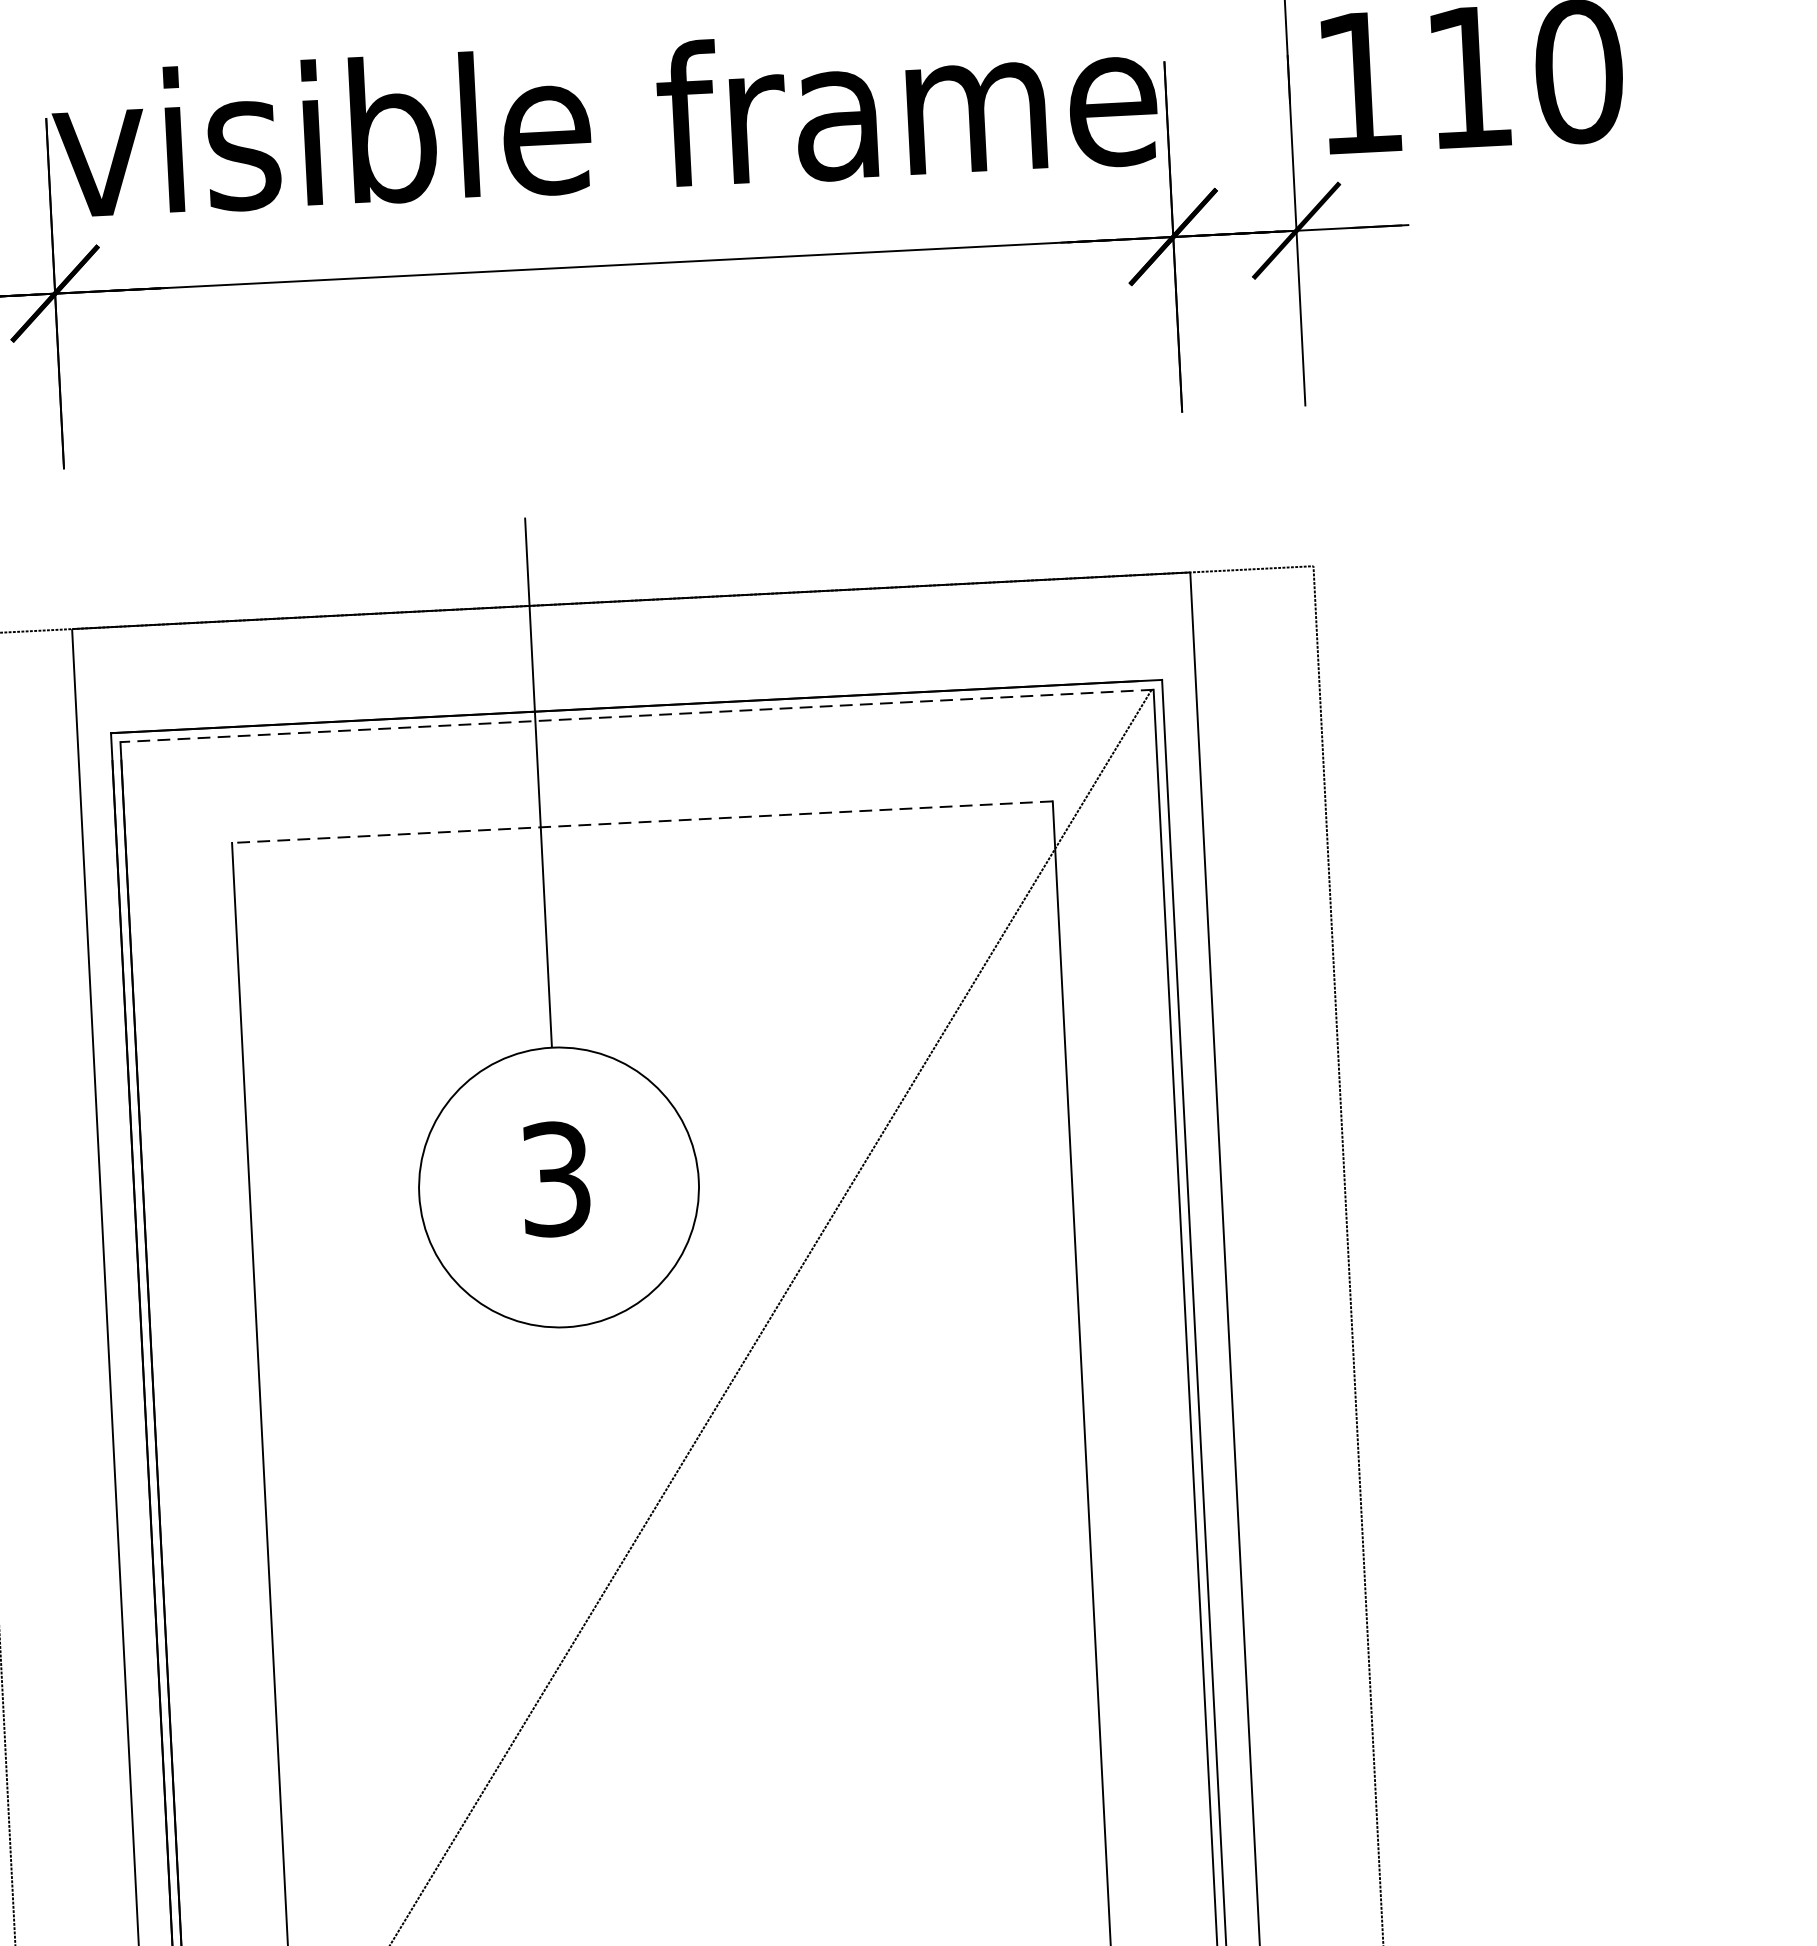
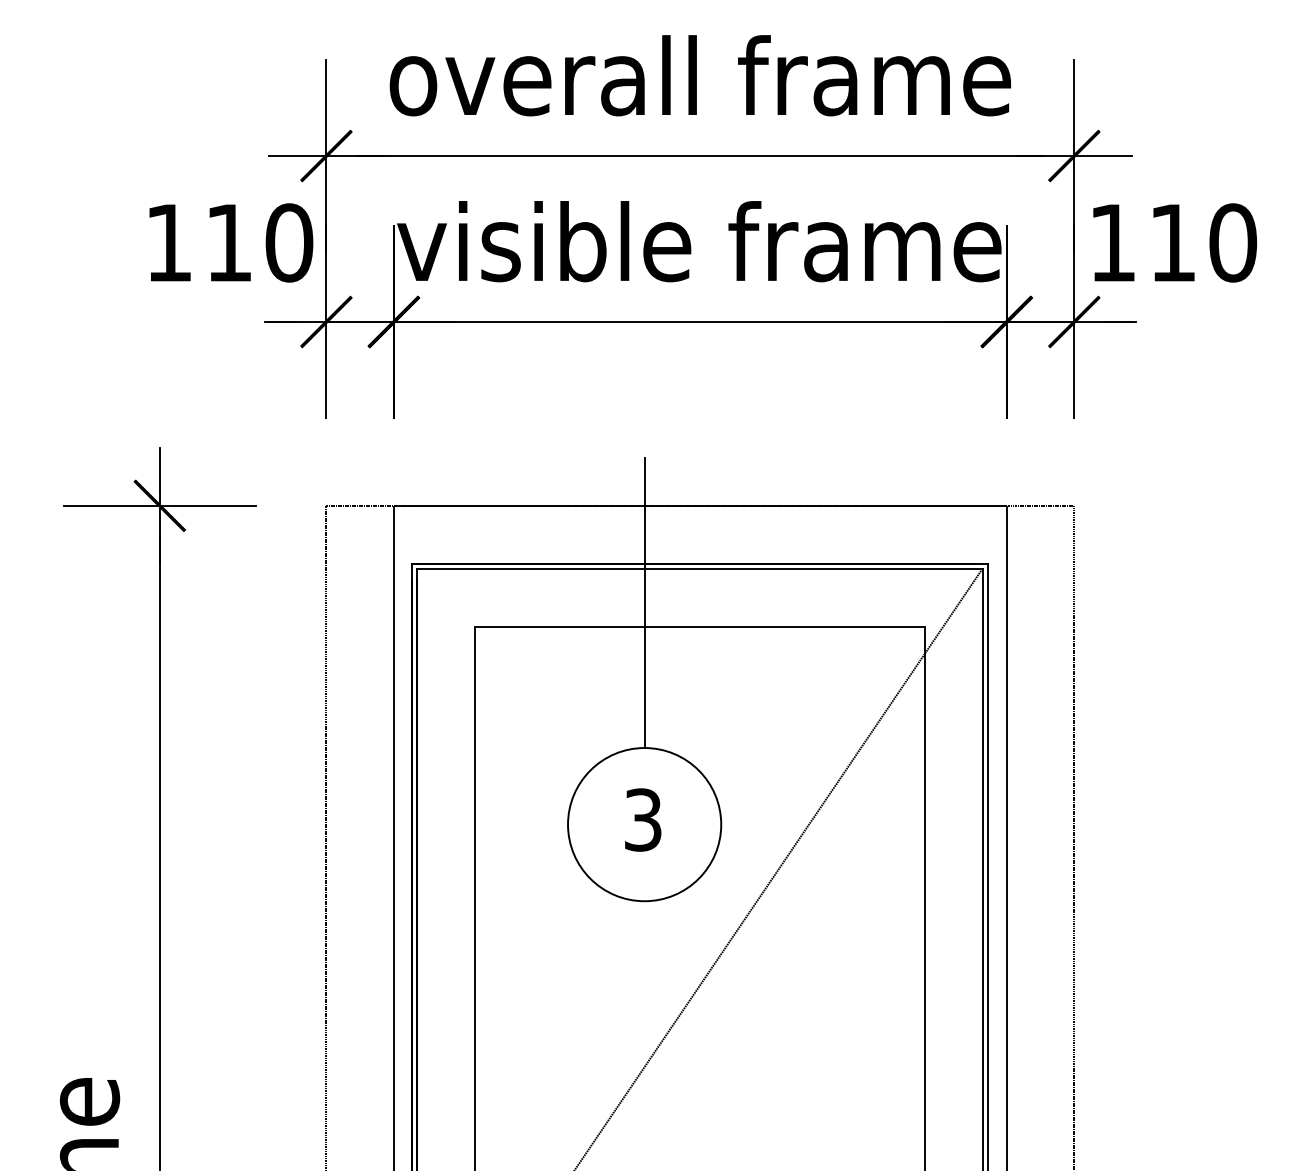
line: (635, 716) -> (699, 569), dashed -> solid
line: (642, 822) -> (700, 627), dashed -> solid

